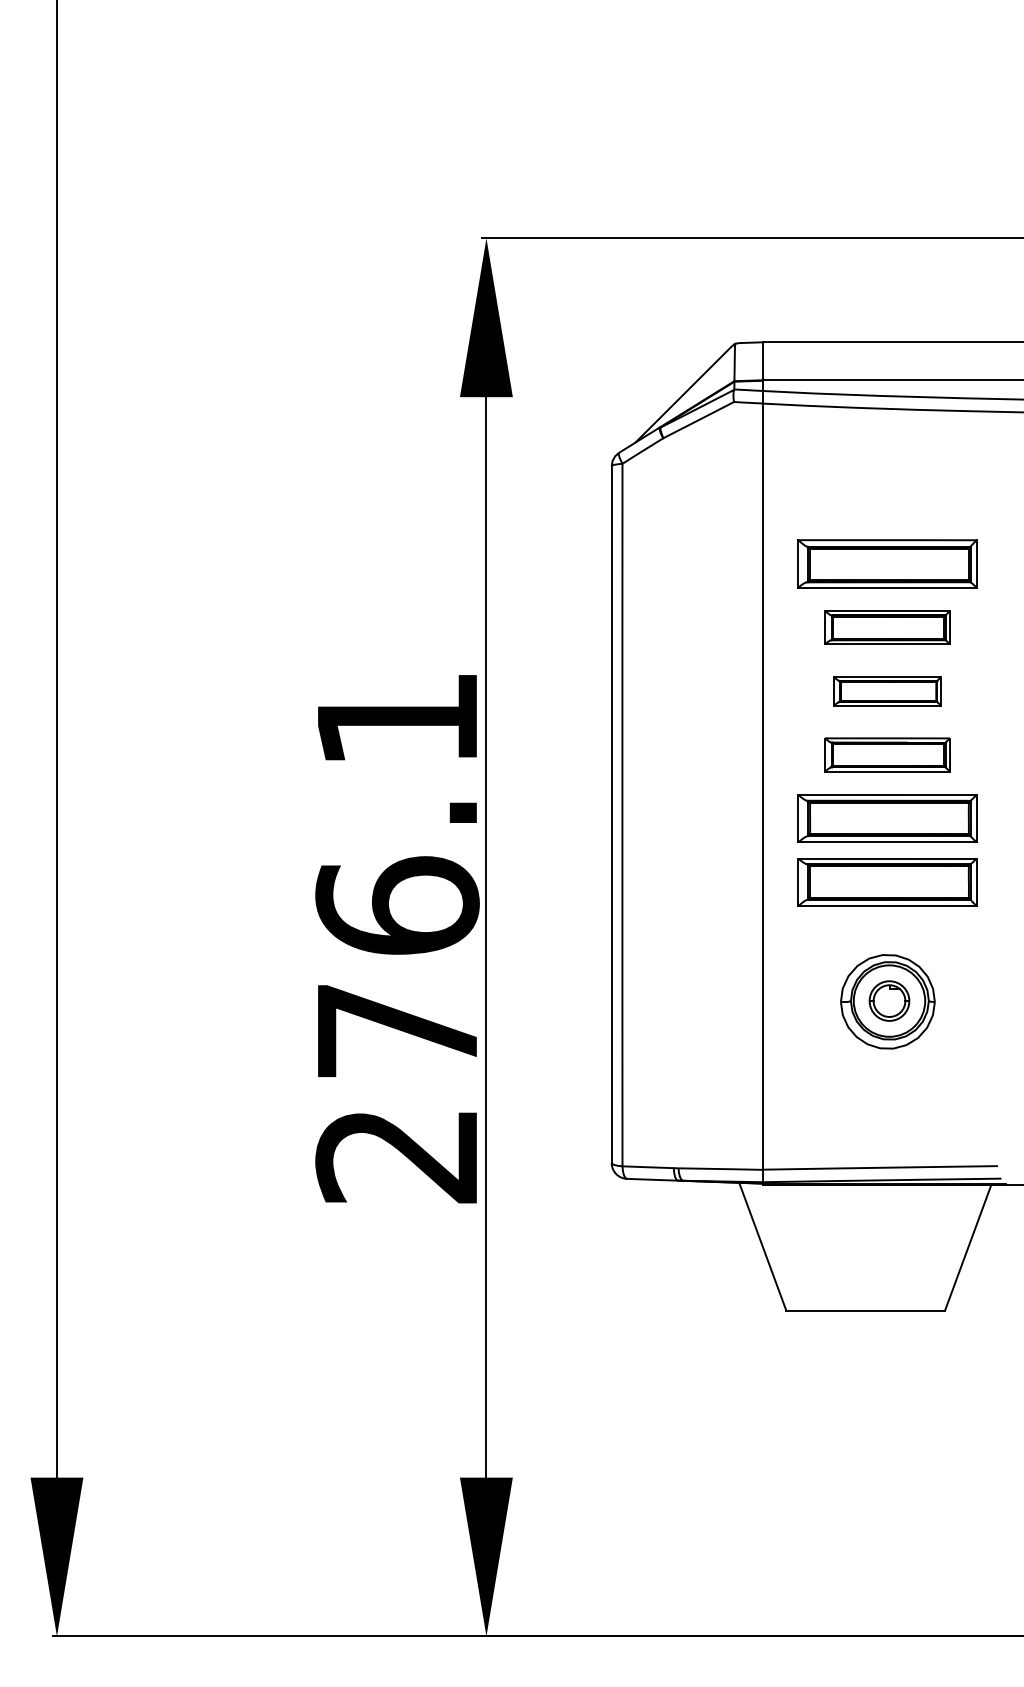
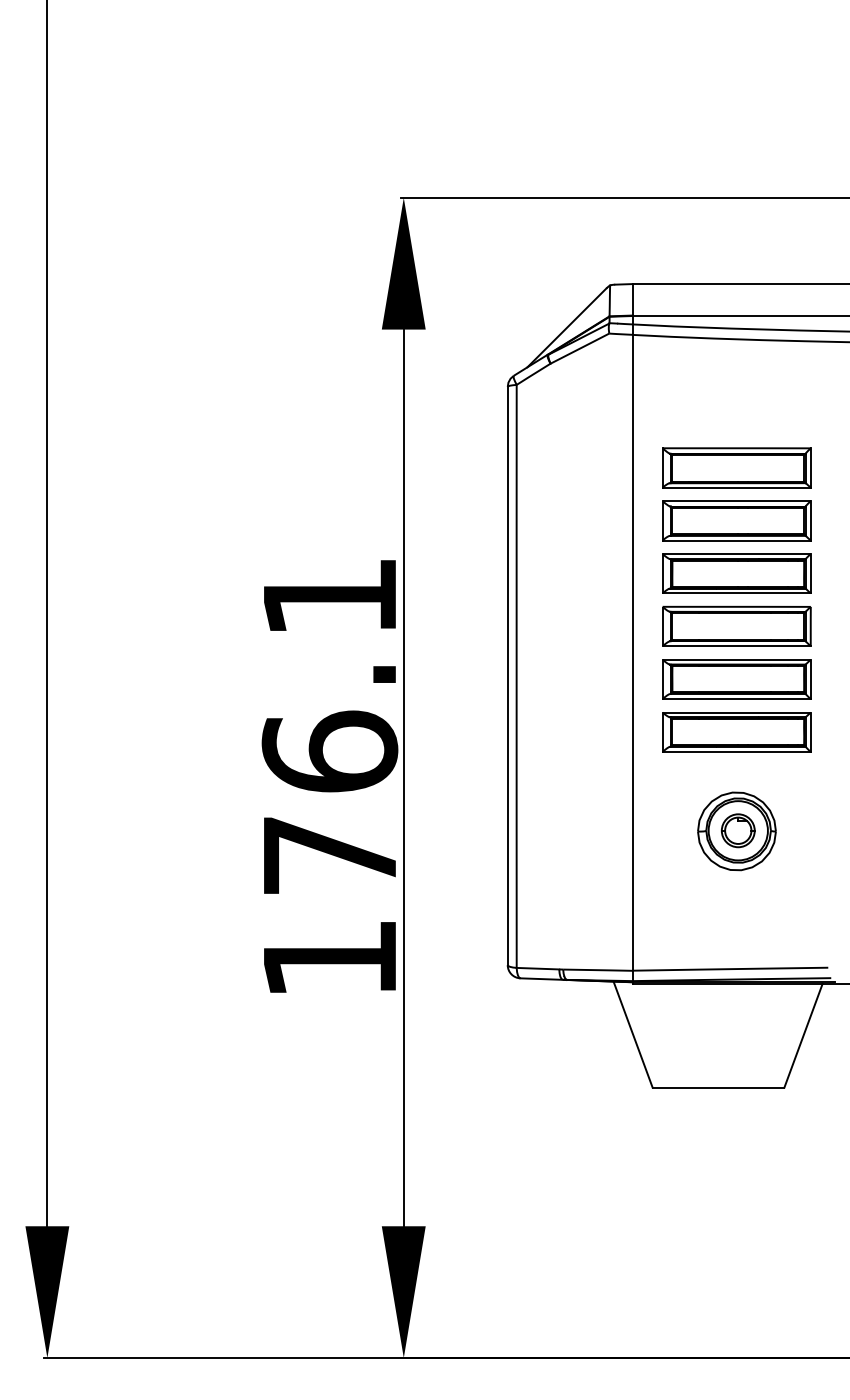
part: (887, 627) -> (736, 520), size x1.43
part: (887, 691) -> (736, 573), size x1.67
part: (887, 754) -> (736, 626), size x1.43
text: (395, 1157) -> (328, 960), 276.1 -> 176.1

